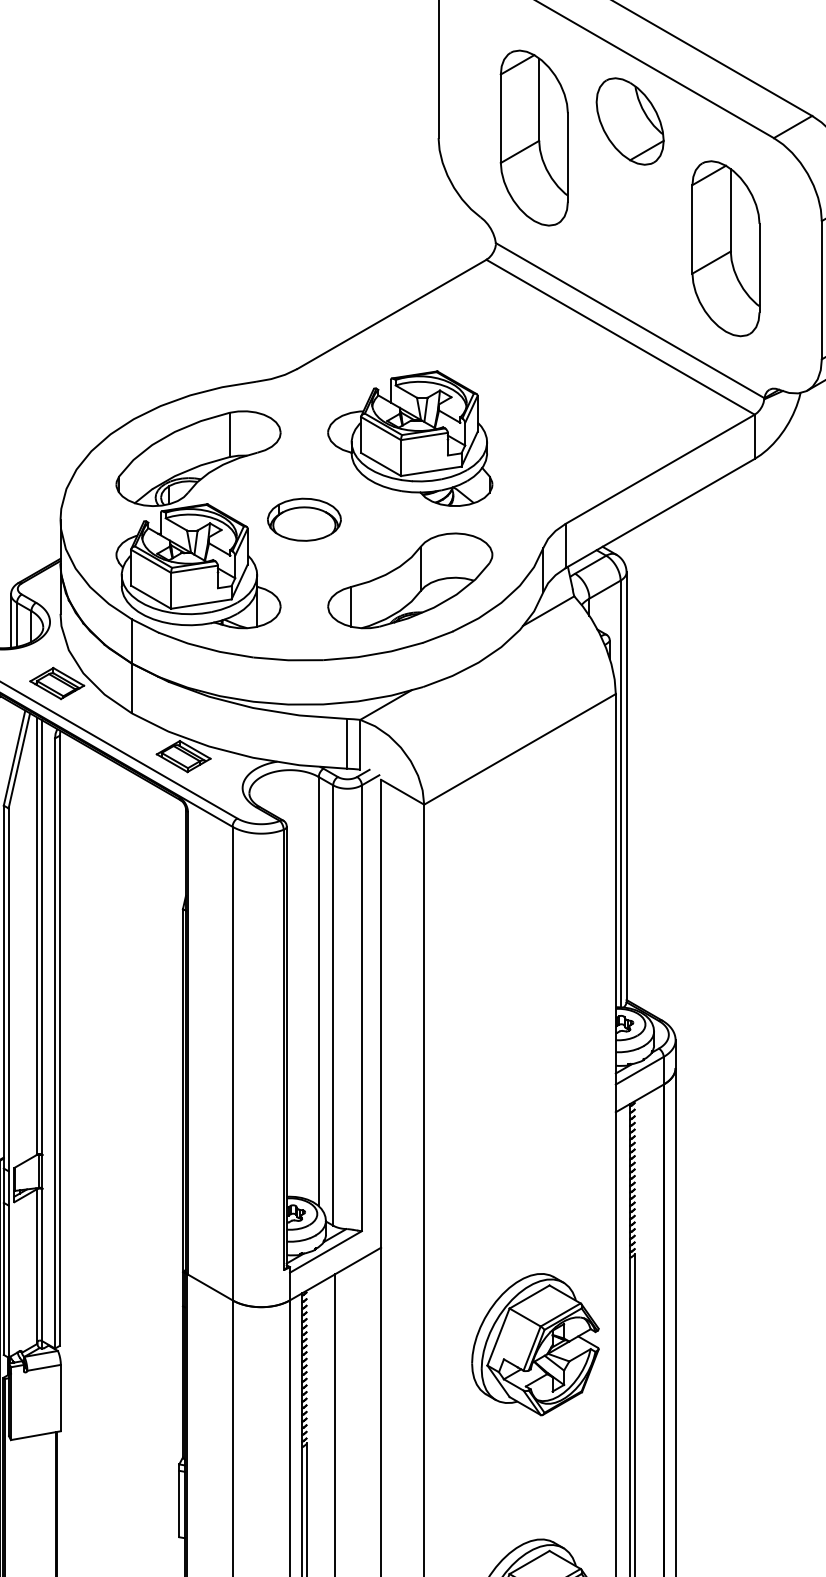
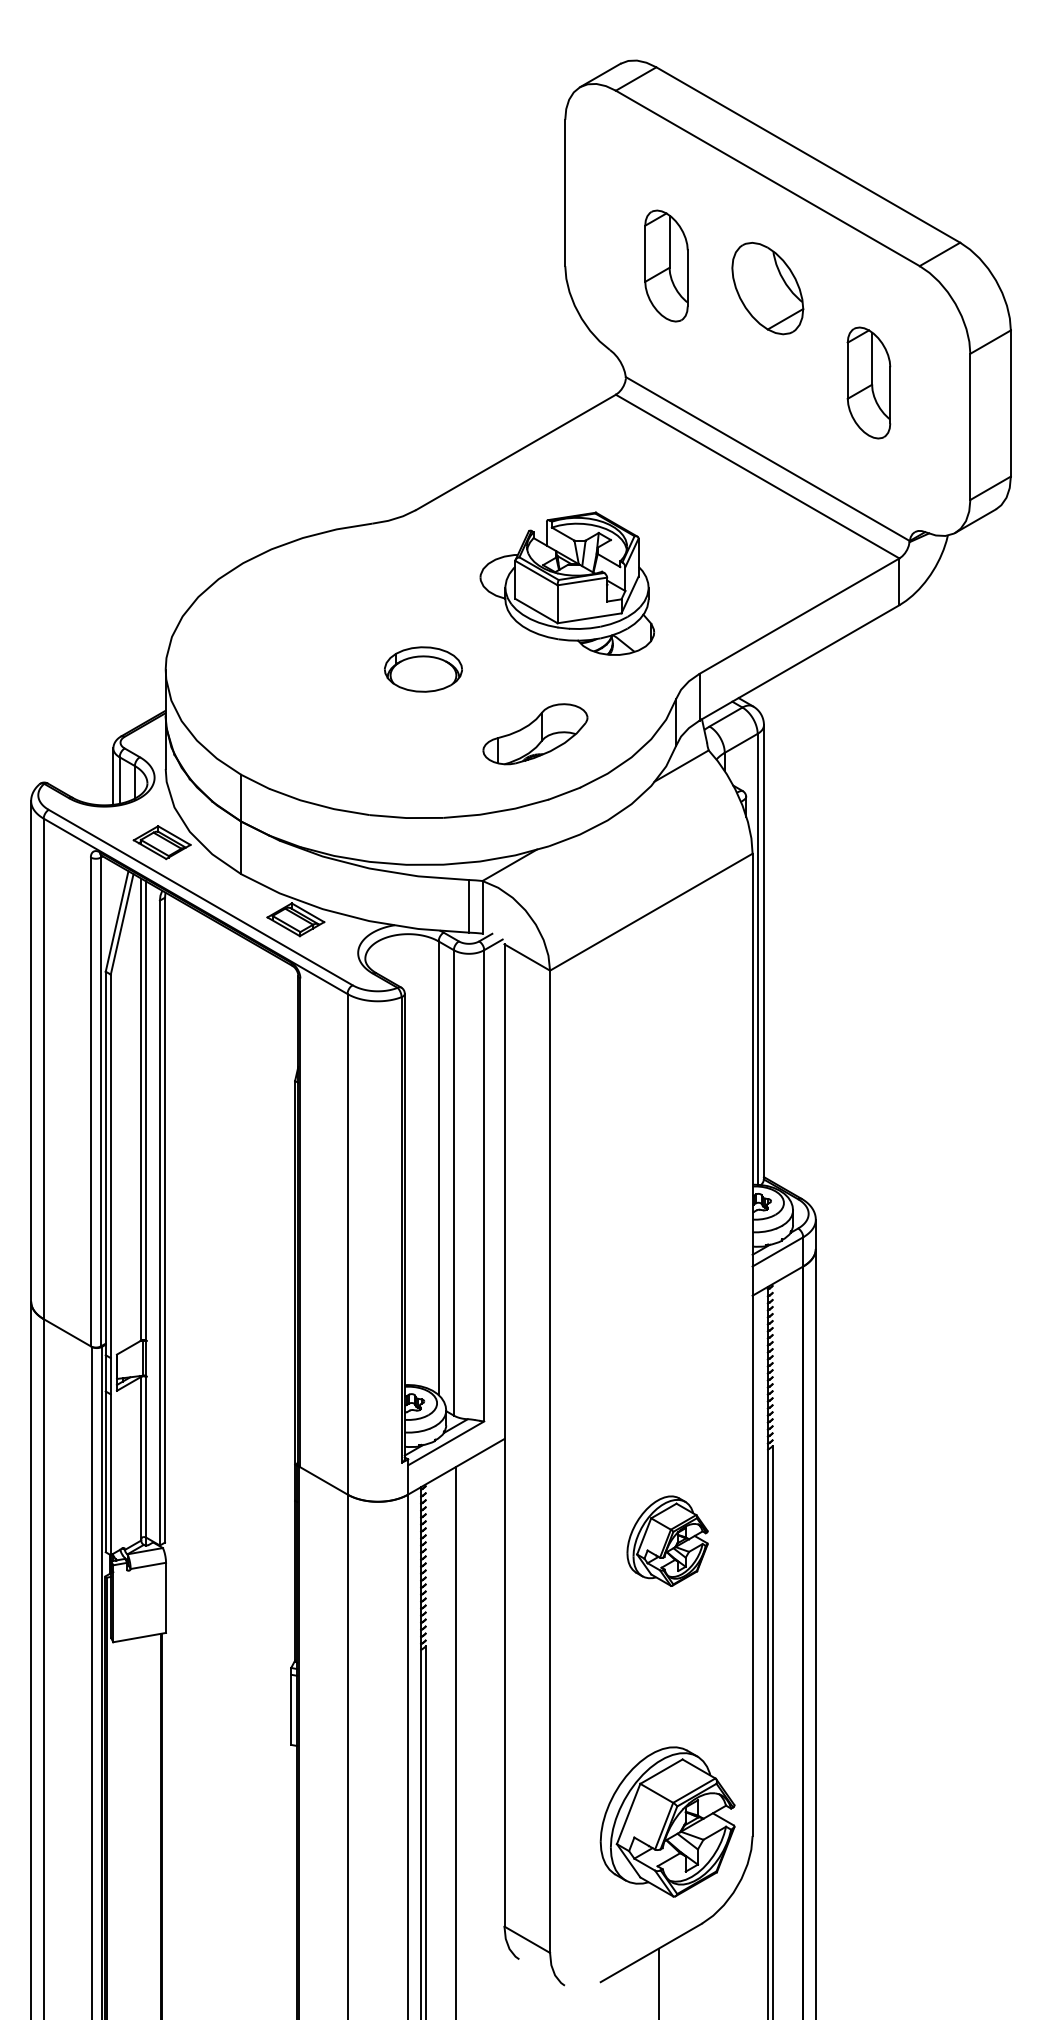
part: (629, 121) -> (767, 288), moved
part: (534, 137) -> (666, 265), size x0.6
part: (725, 248) -> (868, 382), size x0.6
part: (410, 438) -> (567, 583), moved
part: (198, 519) -> (311, 669), removed
part: (410, 581) -> (535, 734), size x0.6
part: (535, 1343) -> (667, 1540), size x0.6

